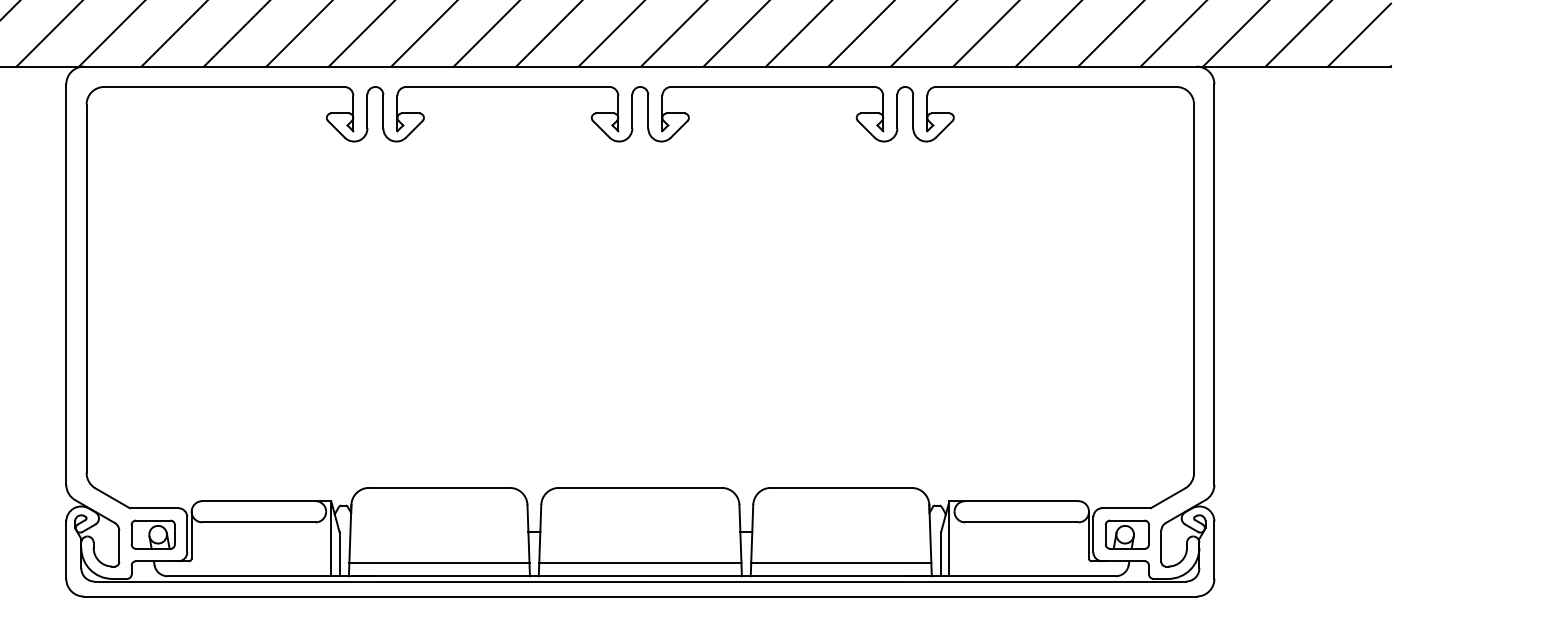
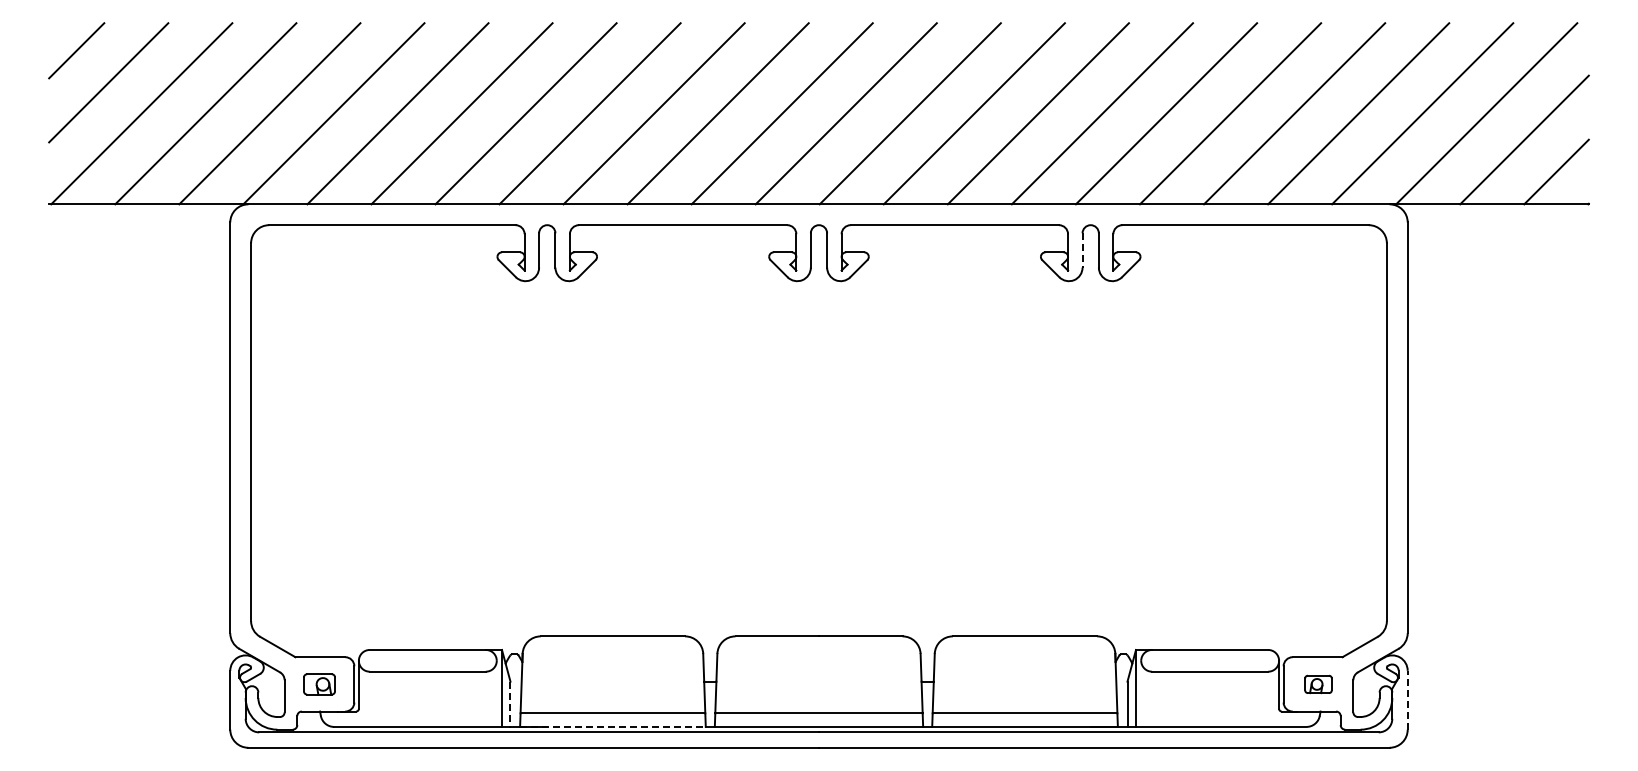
line: (897, 111) -> (1082, 250), solid -> dashed
part: (153, 534) -> (319, 684), size x0.7
part: (1127, 534) -> (1318, 684), size x0.6
line: (1214, 549) -> (1407, 699), solid -> dashed
line: (339, 554) -> (510, 704), solid -> dashed
line: (439, 575) -> (612, 726), solid -> dashed

